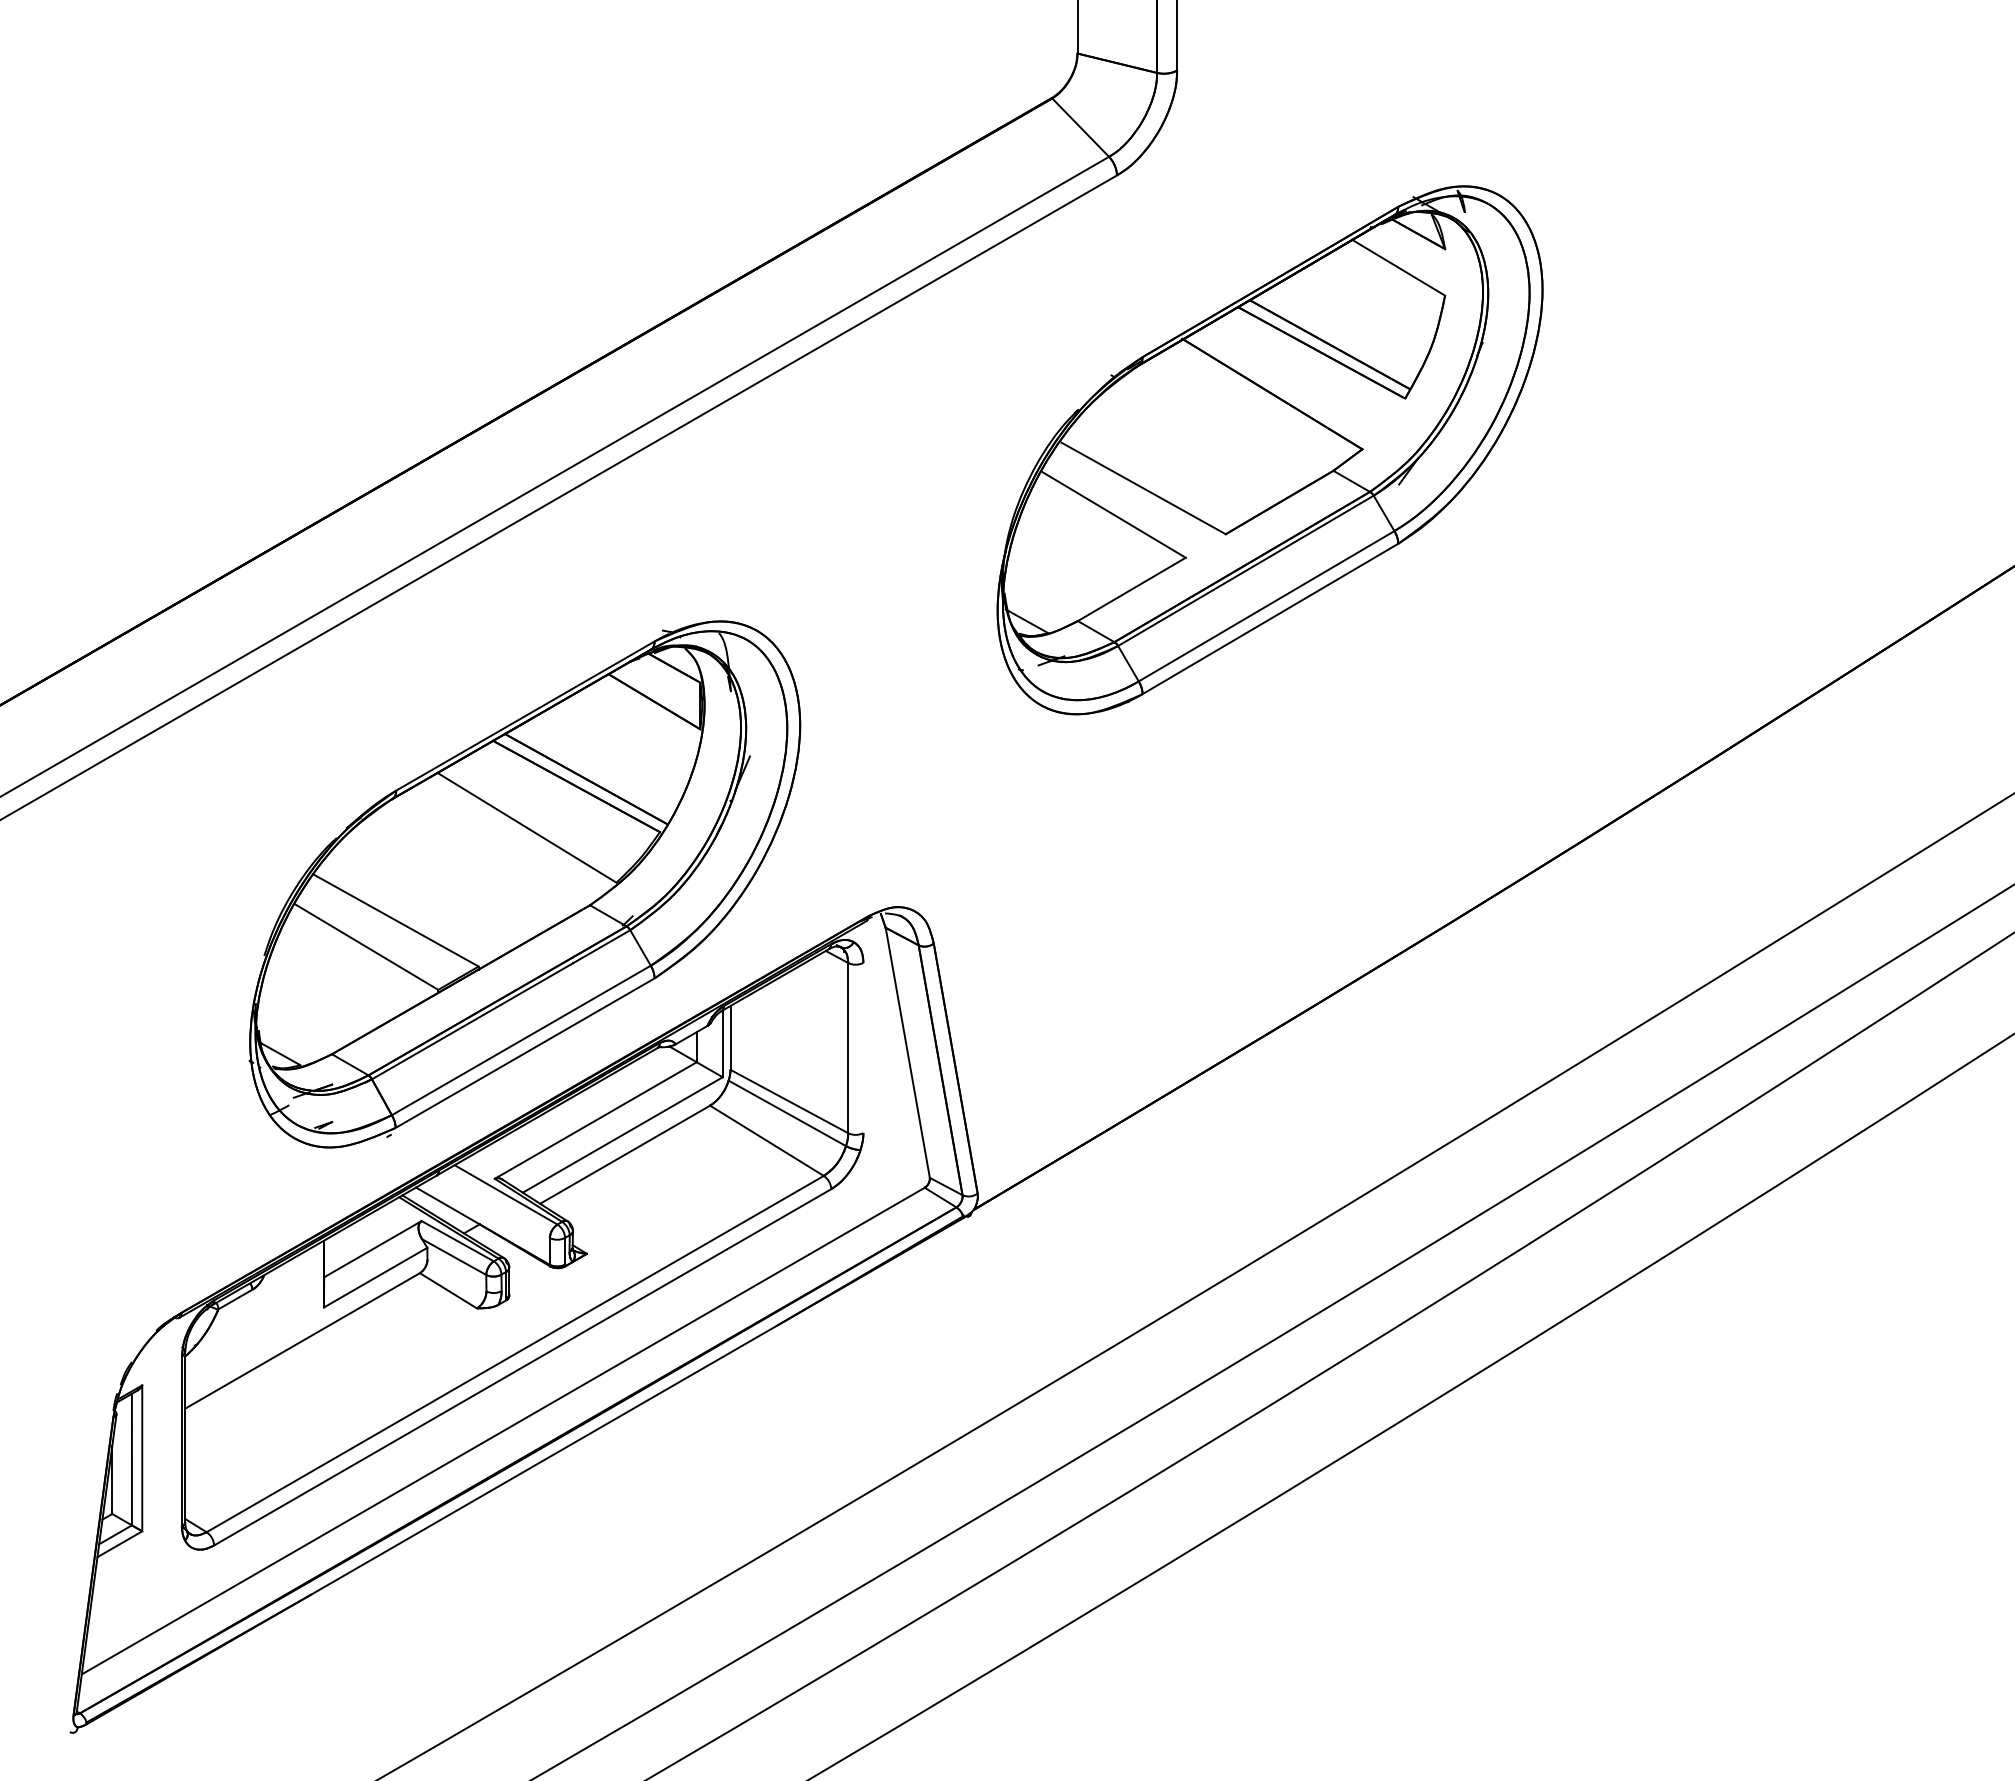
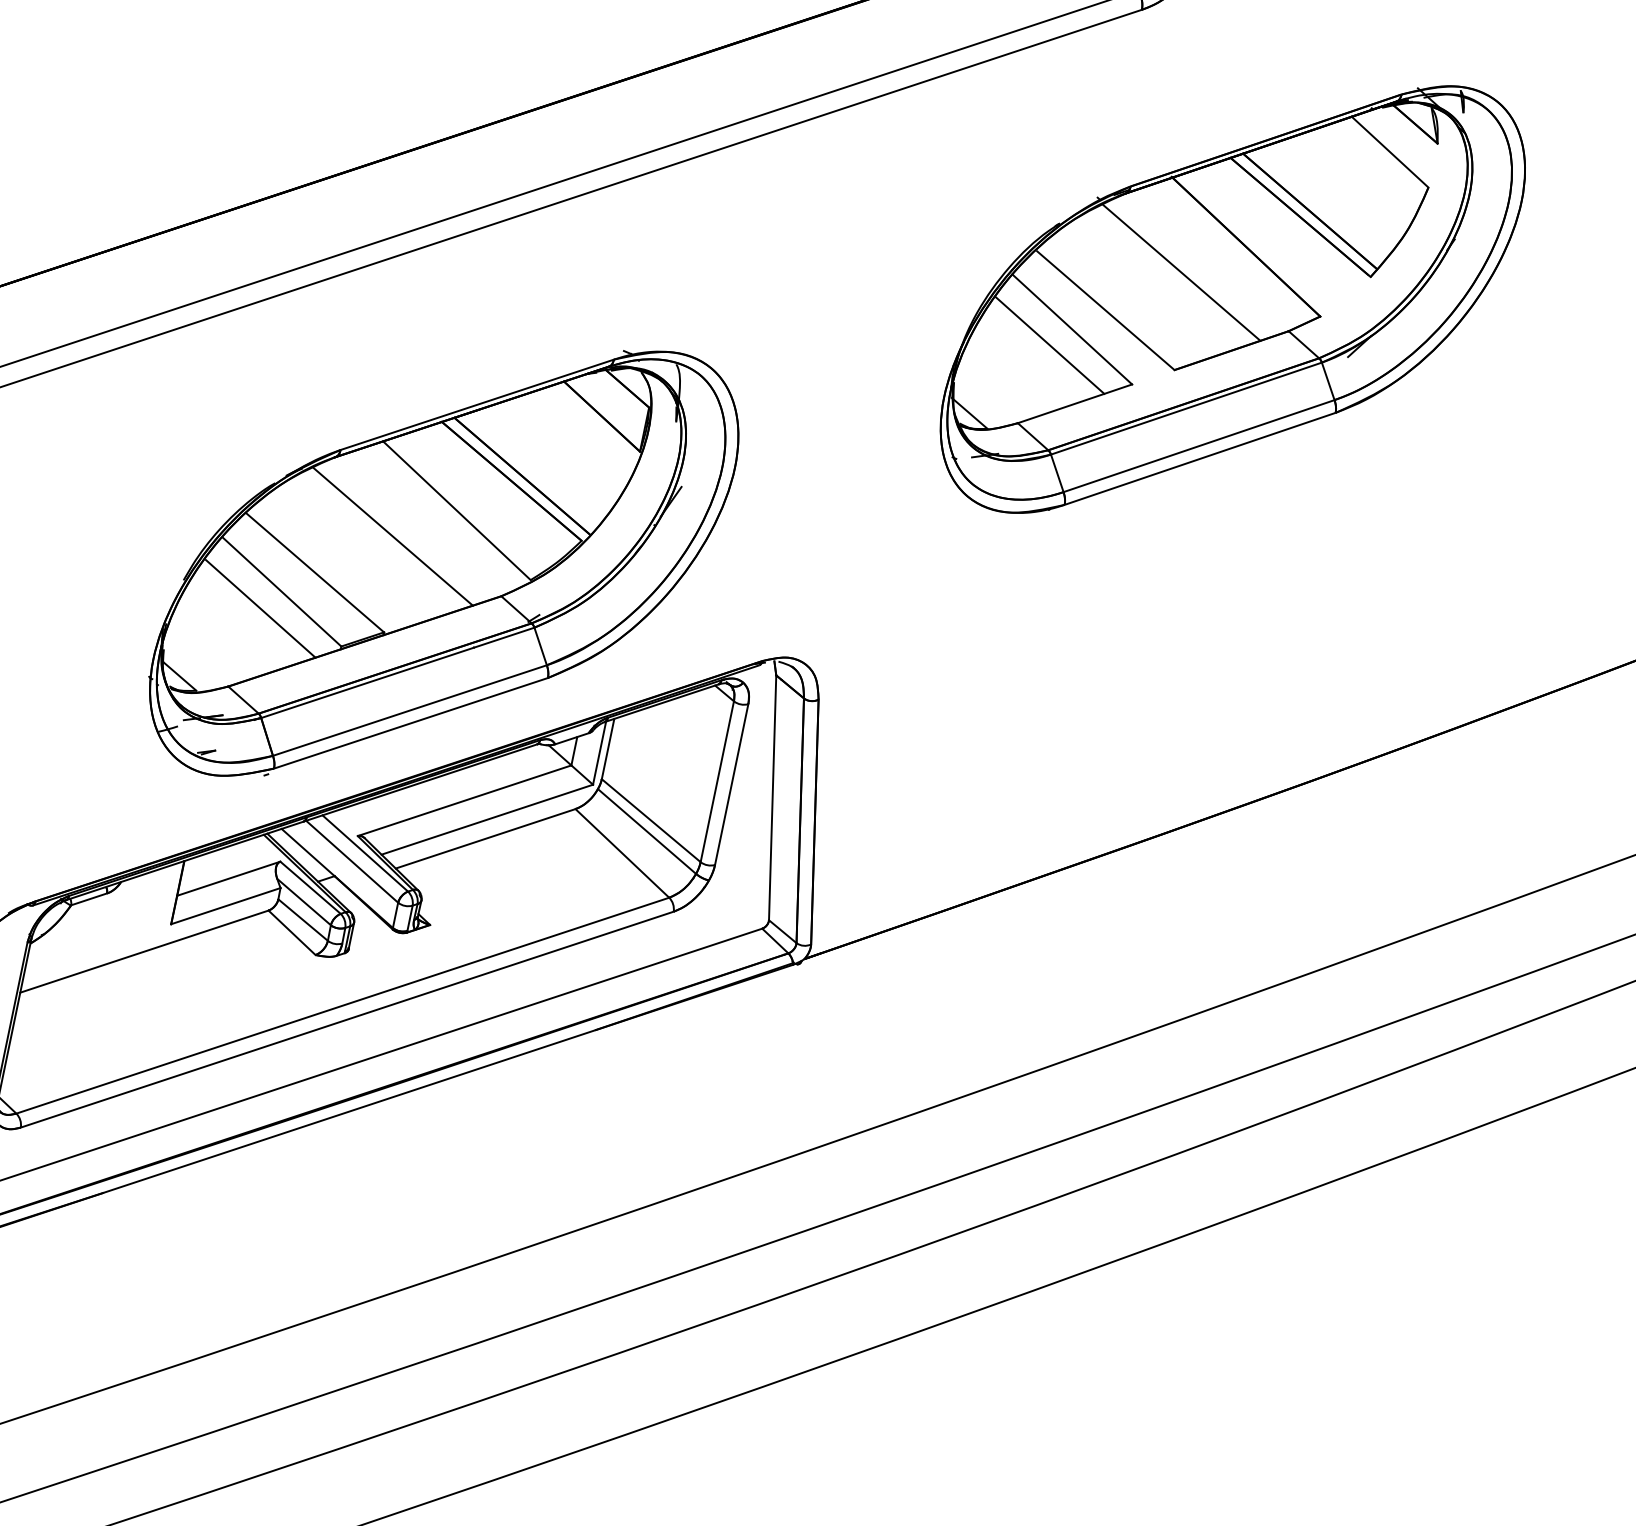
line: (1212, 433) -> (1181, 272), added
line: (1094, 535) -> (1050, 345), added
line: (467, 867) -> (392, 536), added
line: (348, 968) -> (260, 608), added
line: (863, 1047) -> (731, 784), added
line: (494, 1205) -> (352, 861), added
line: (456, 1275) -> (302, 919), added

